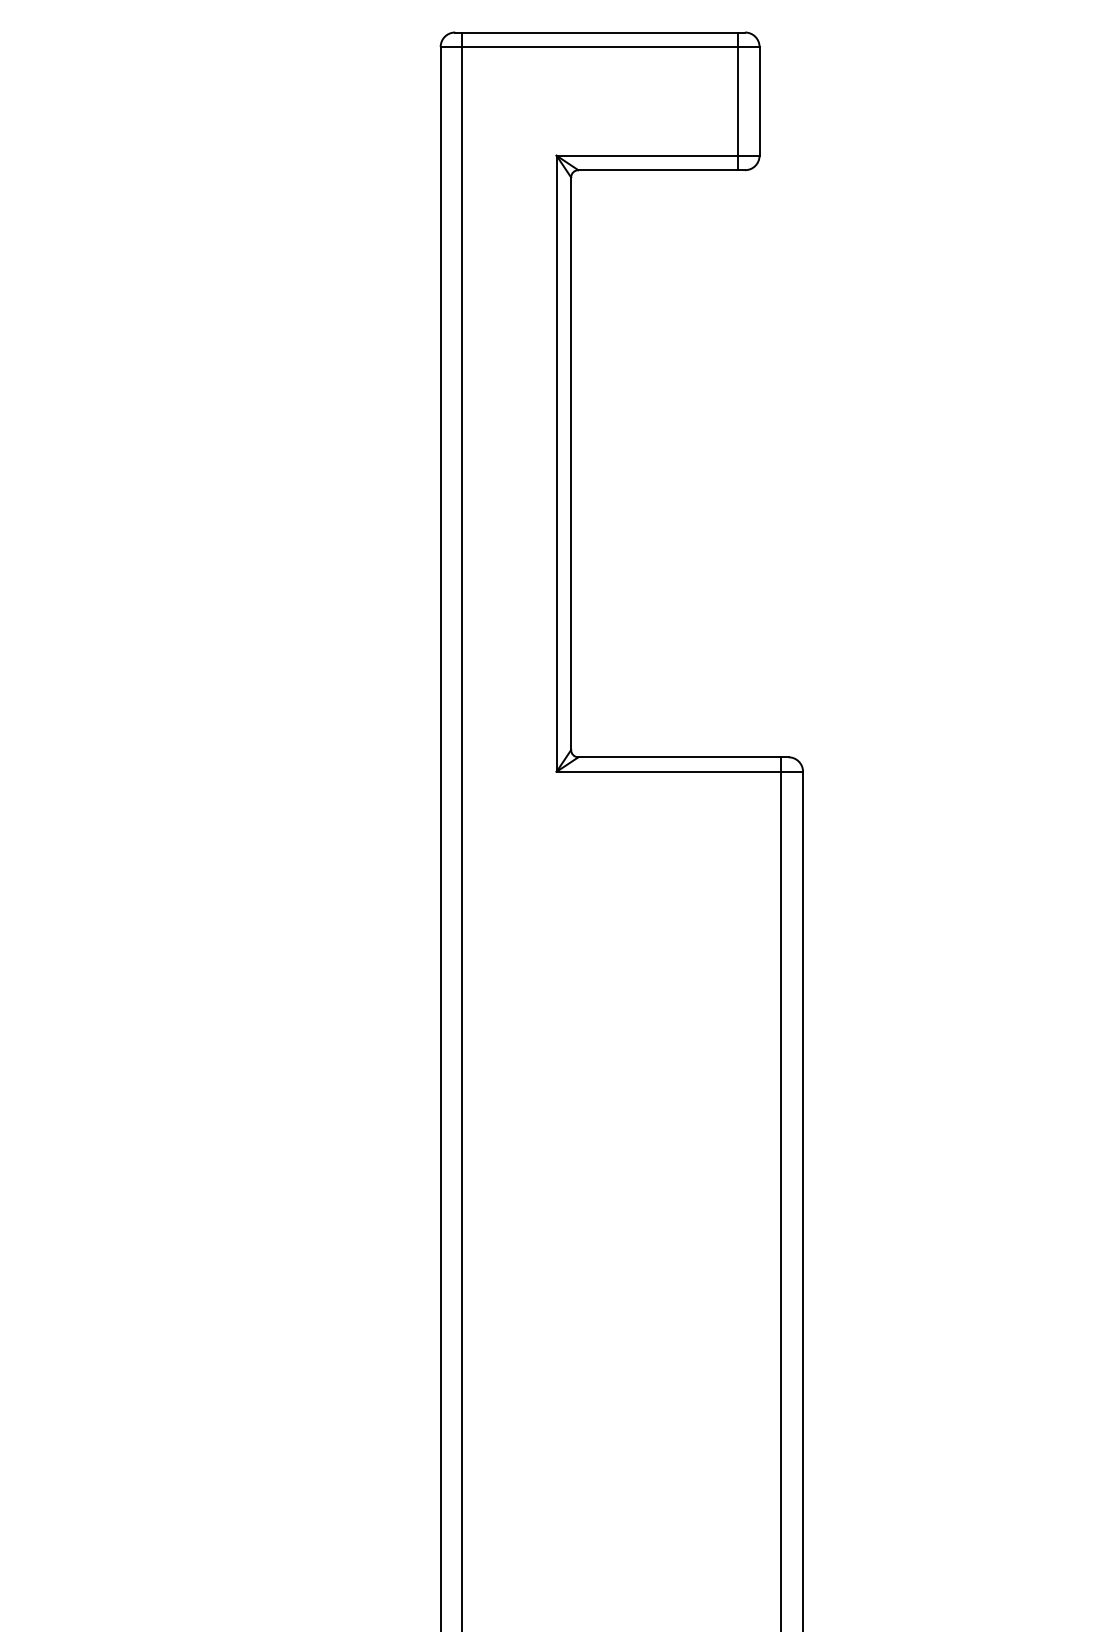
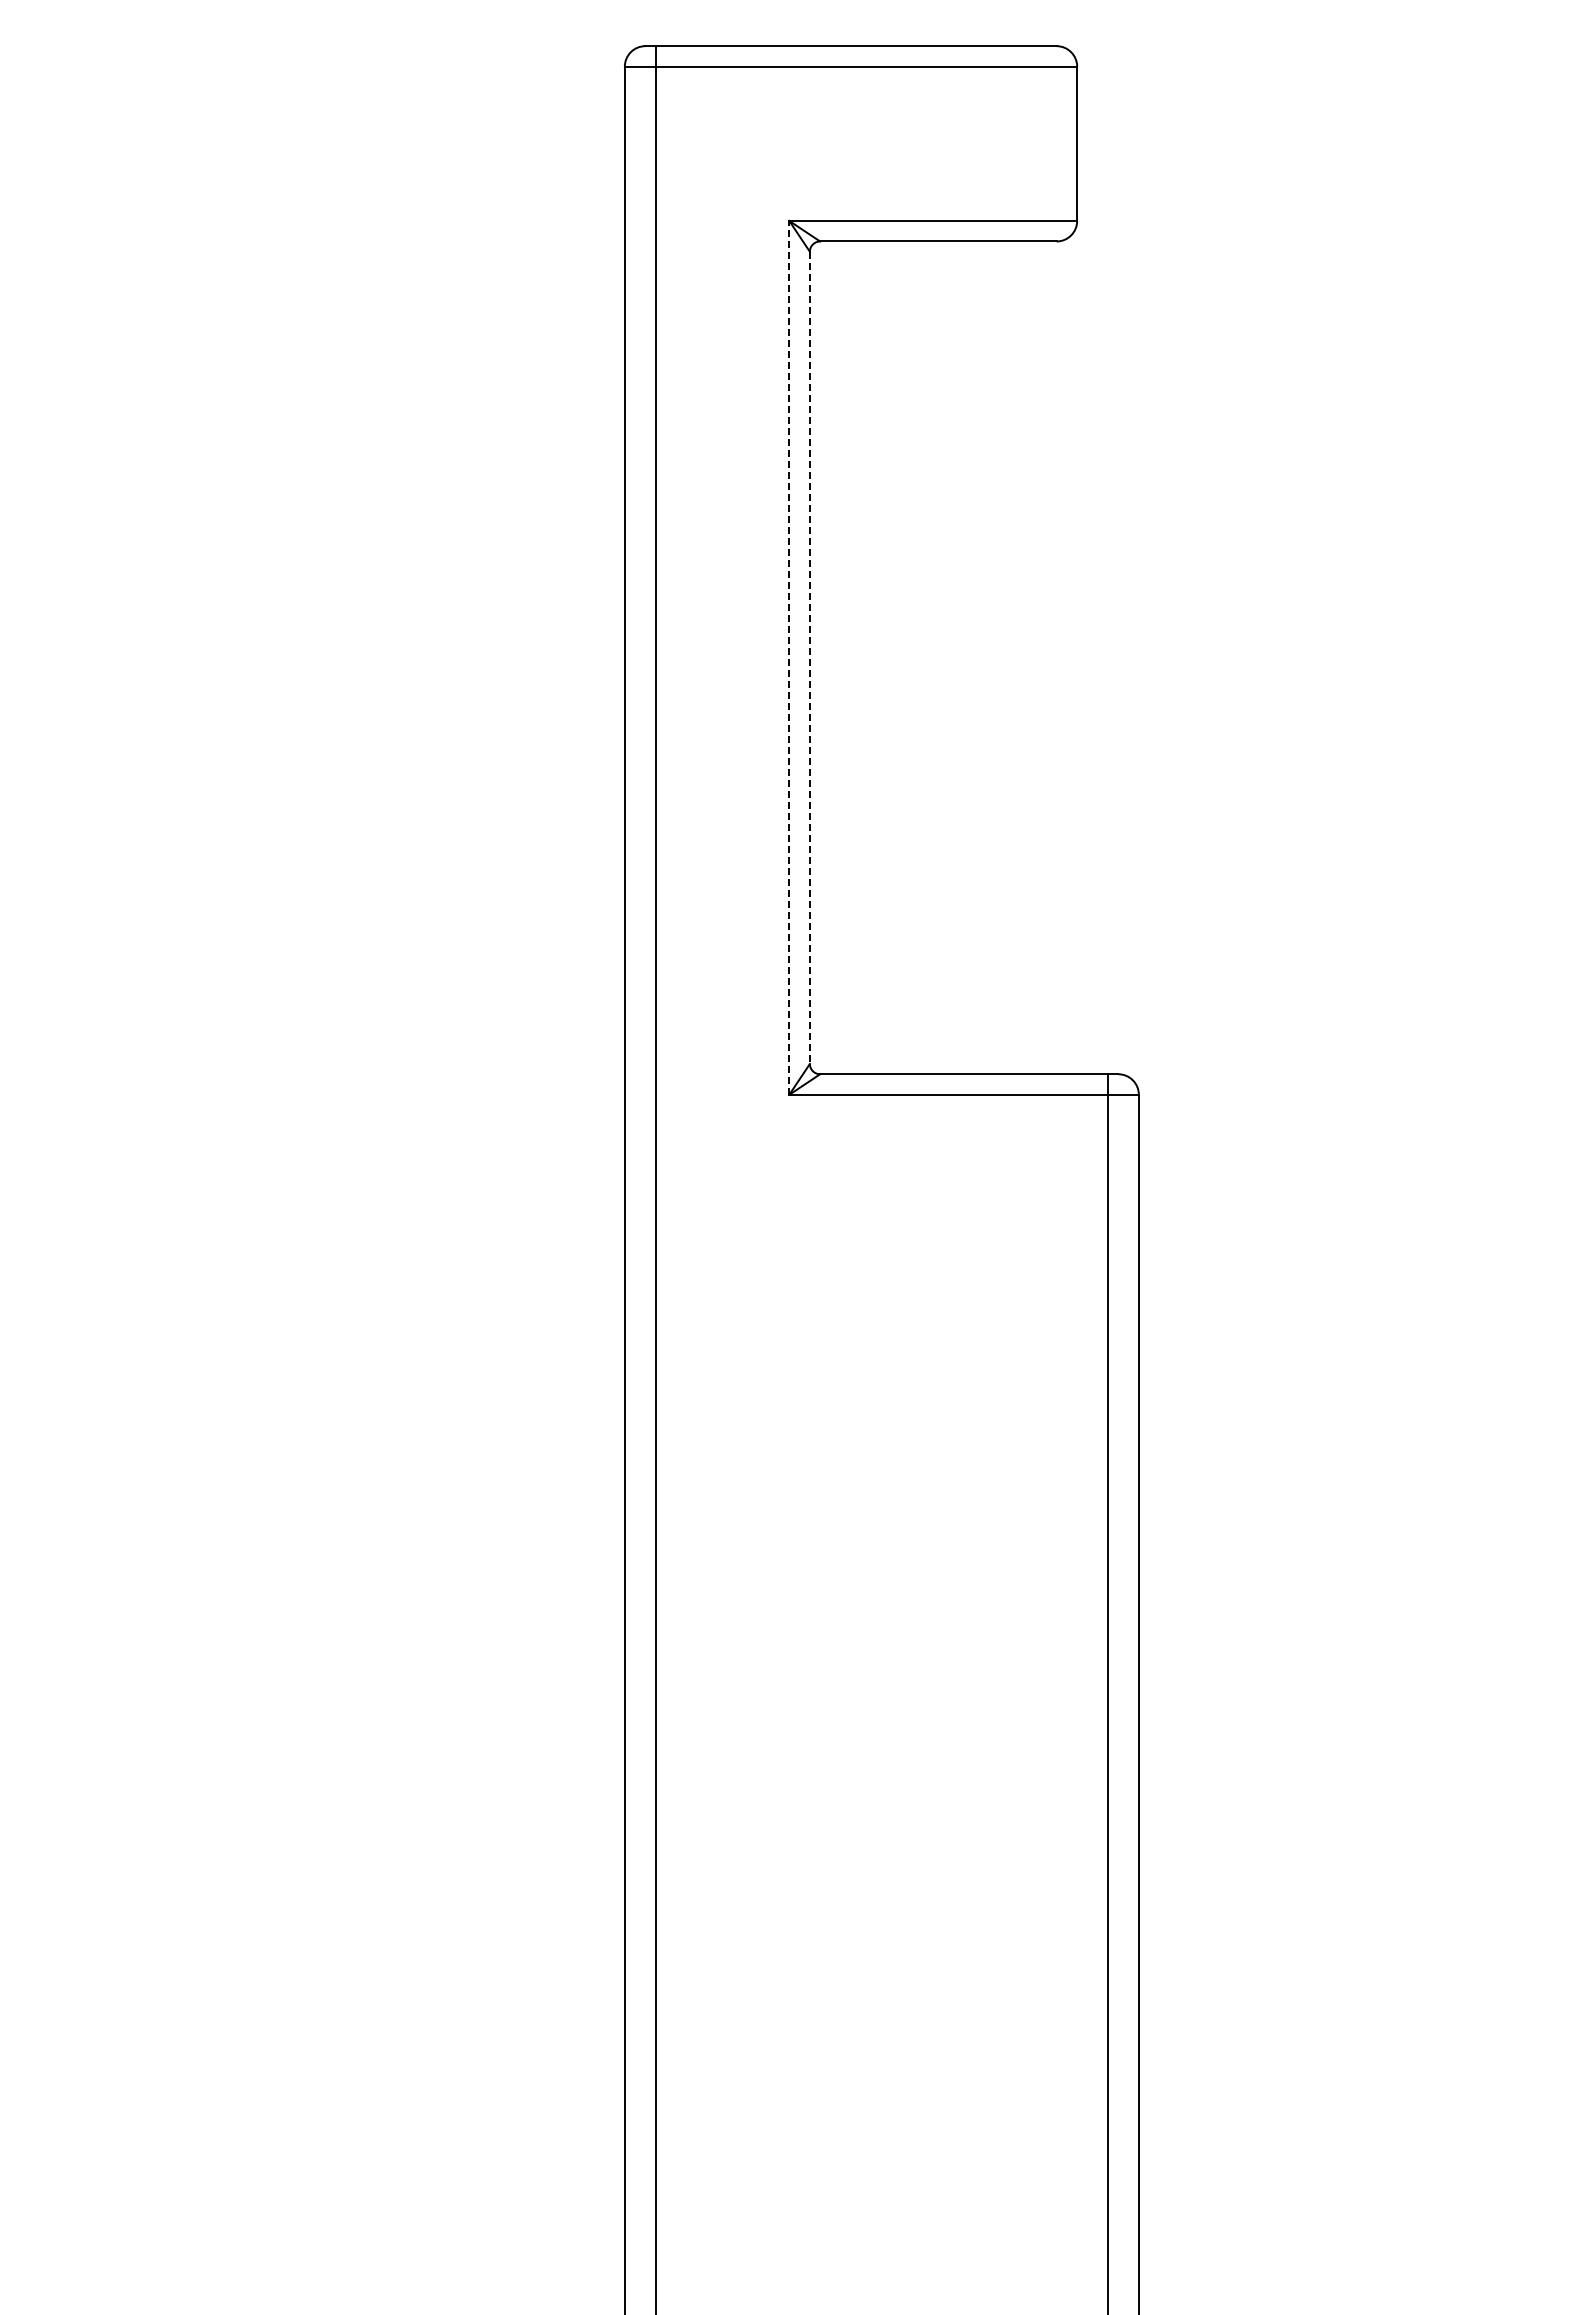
line: (737, 101) -> (1046, 143), removed
line: (556, 463) -> (789, 657), solid -> dashed
line: (570, 464) -> (809, 658), solid -> dashed

